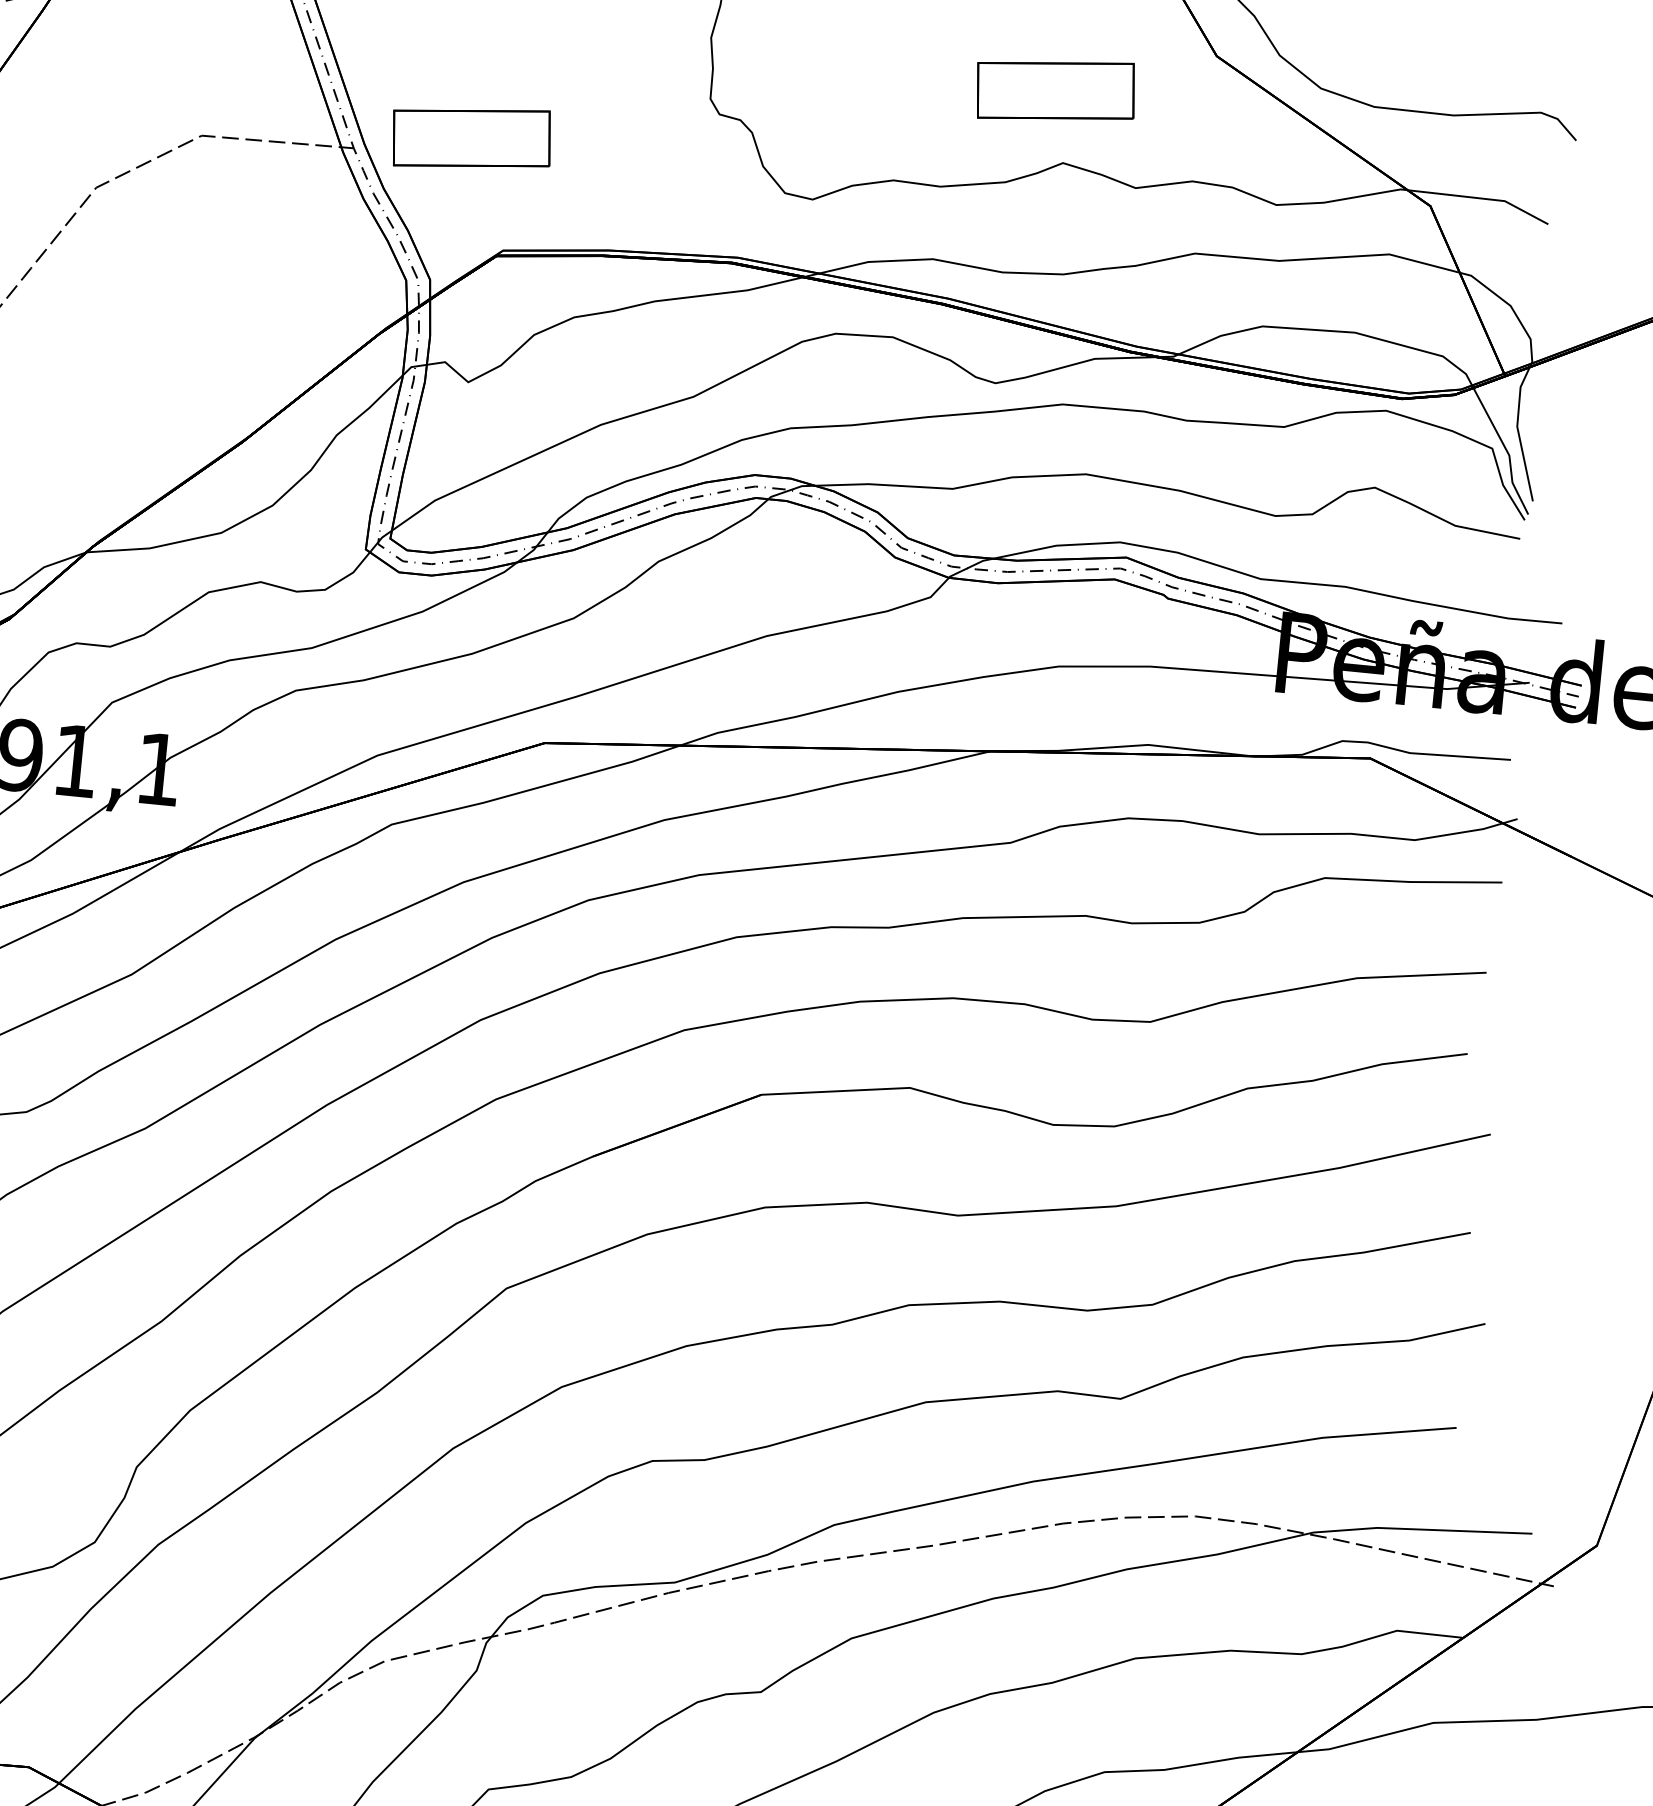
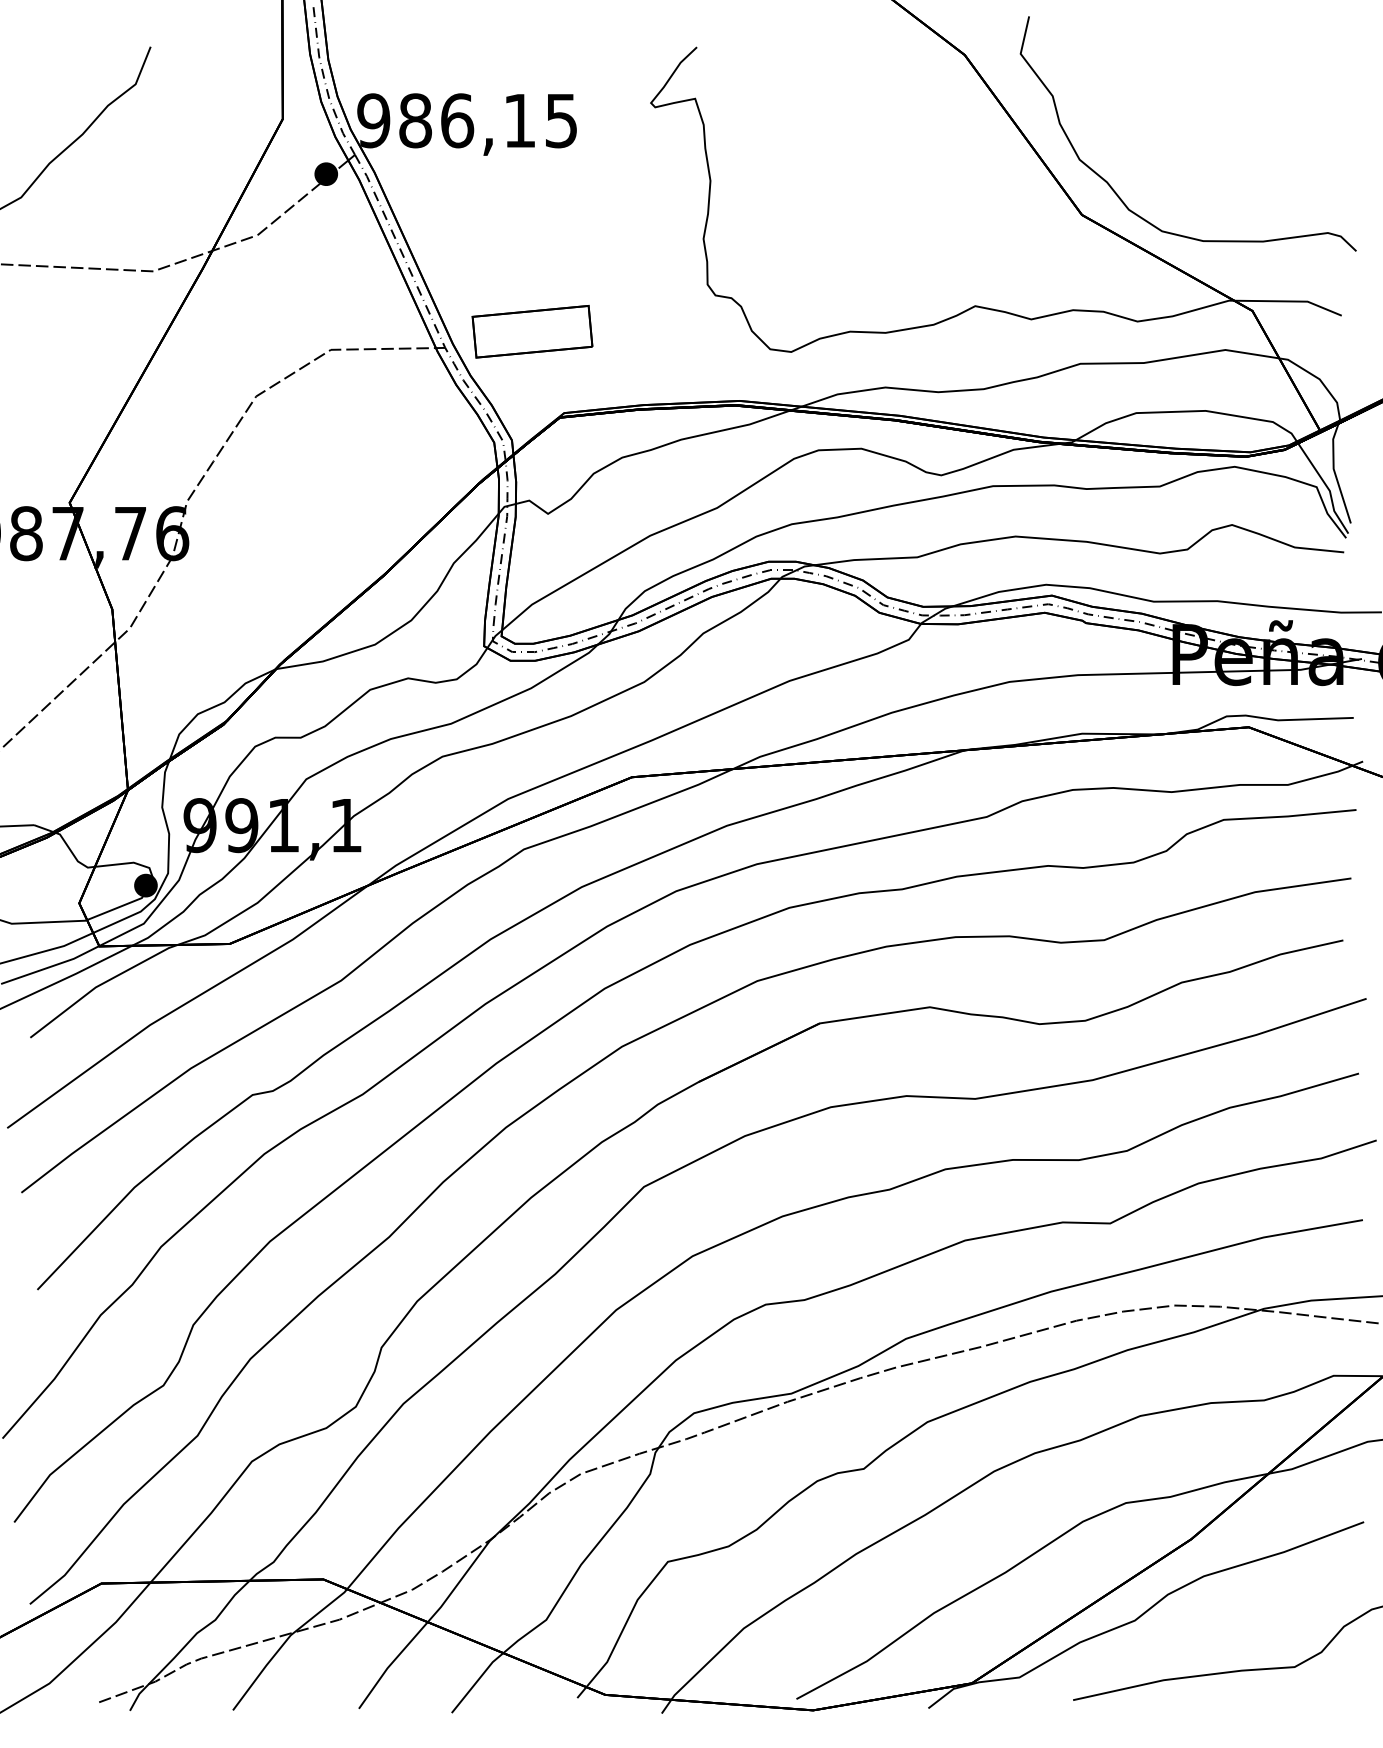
part: (1055, 90) -> (964, 252), removed

